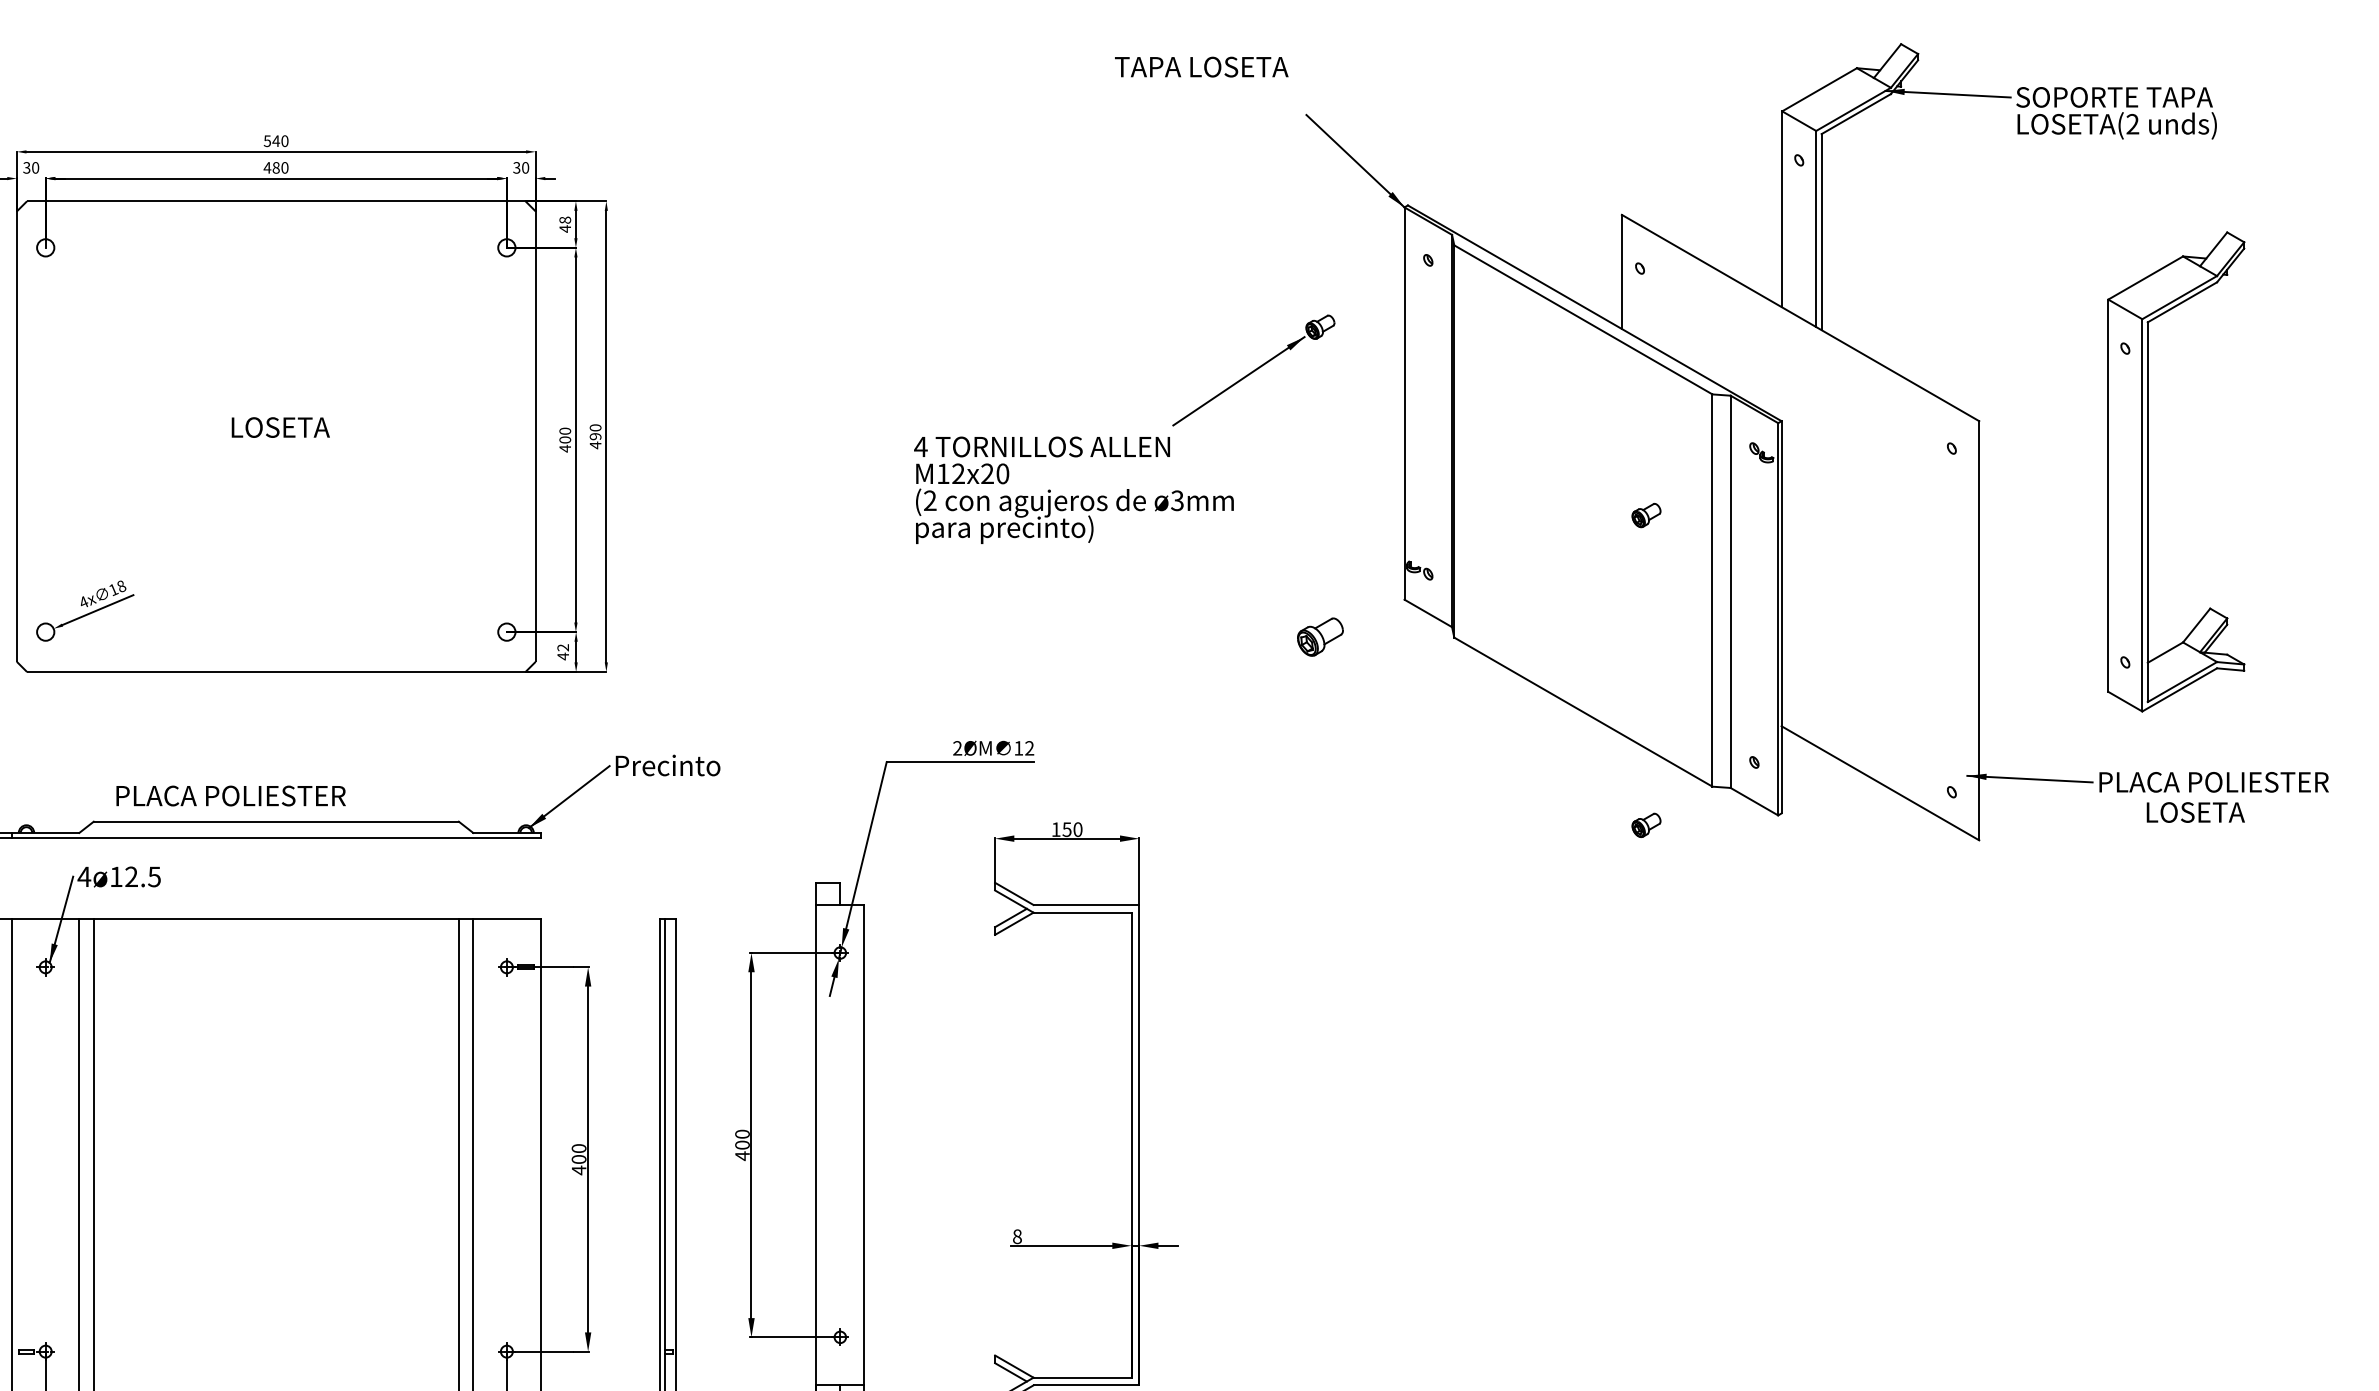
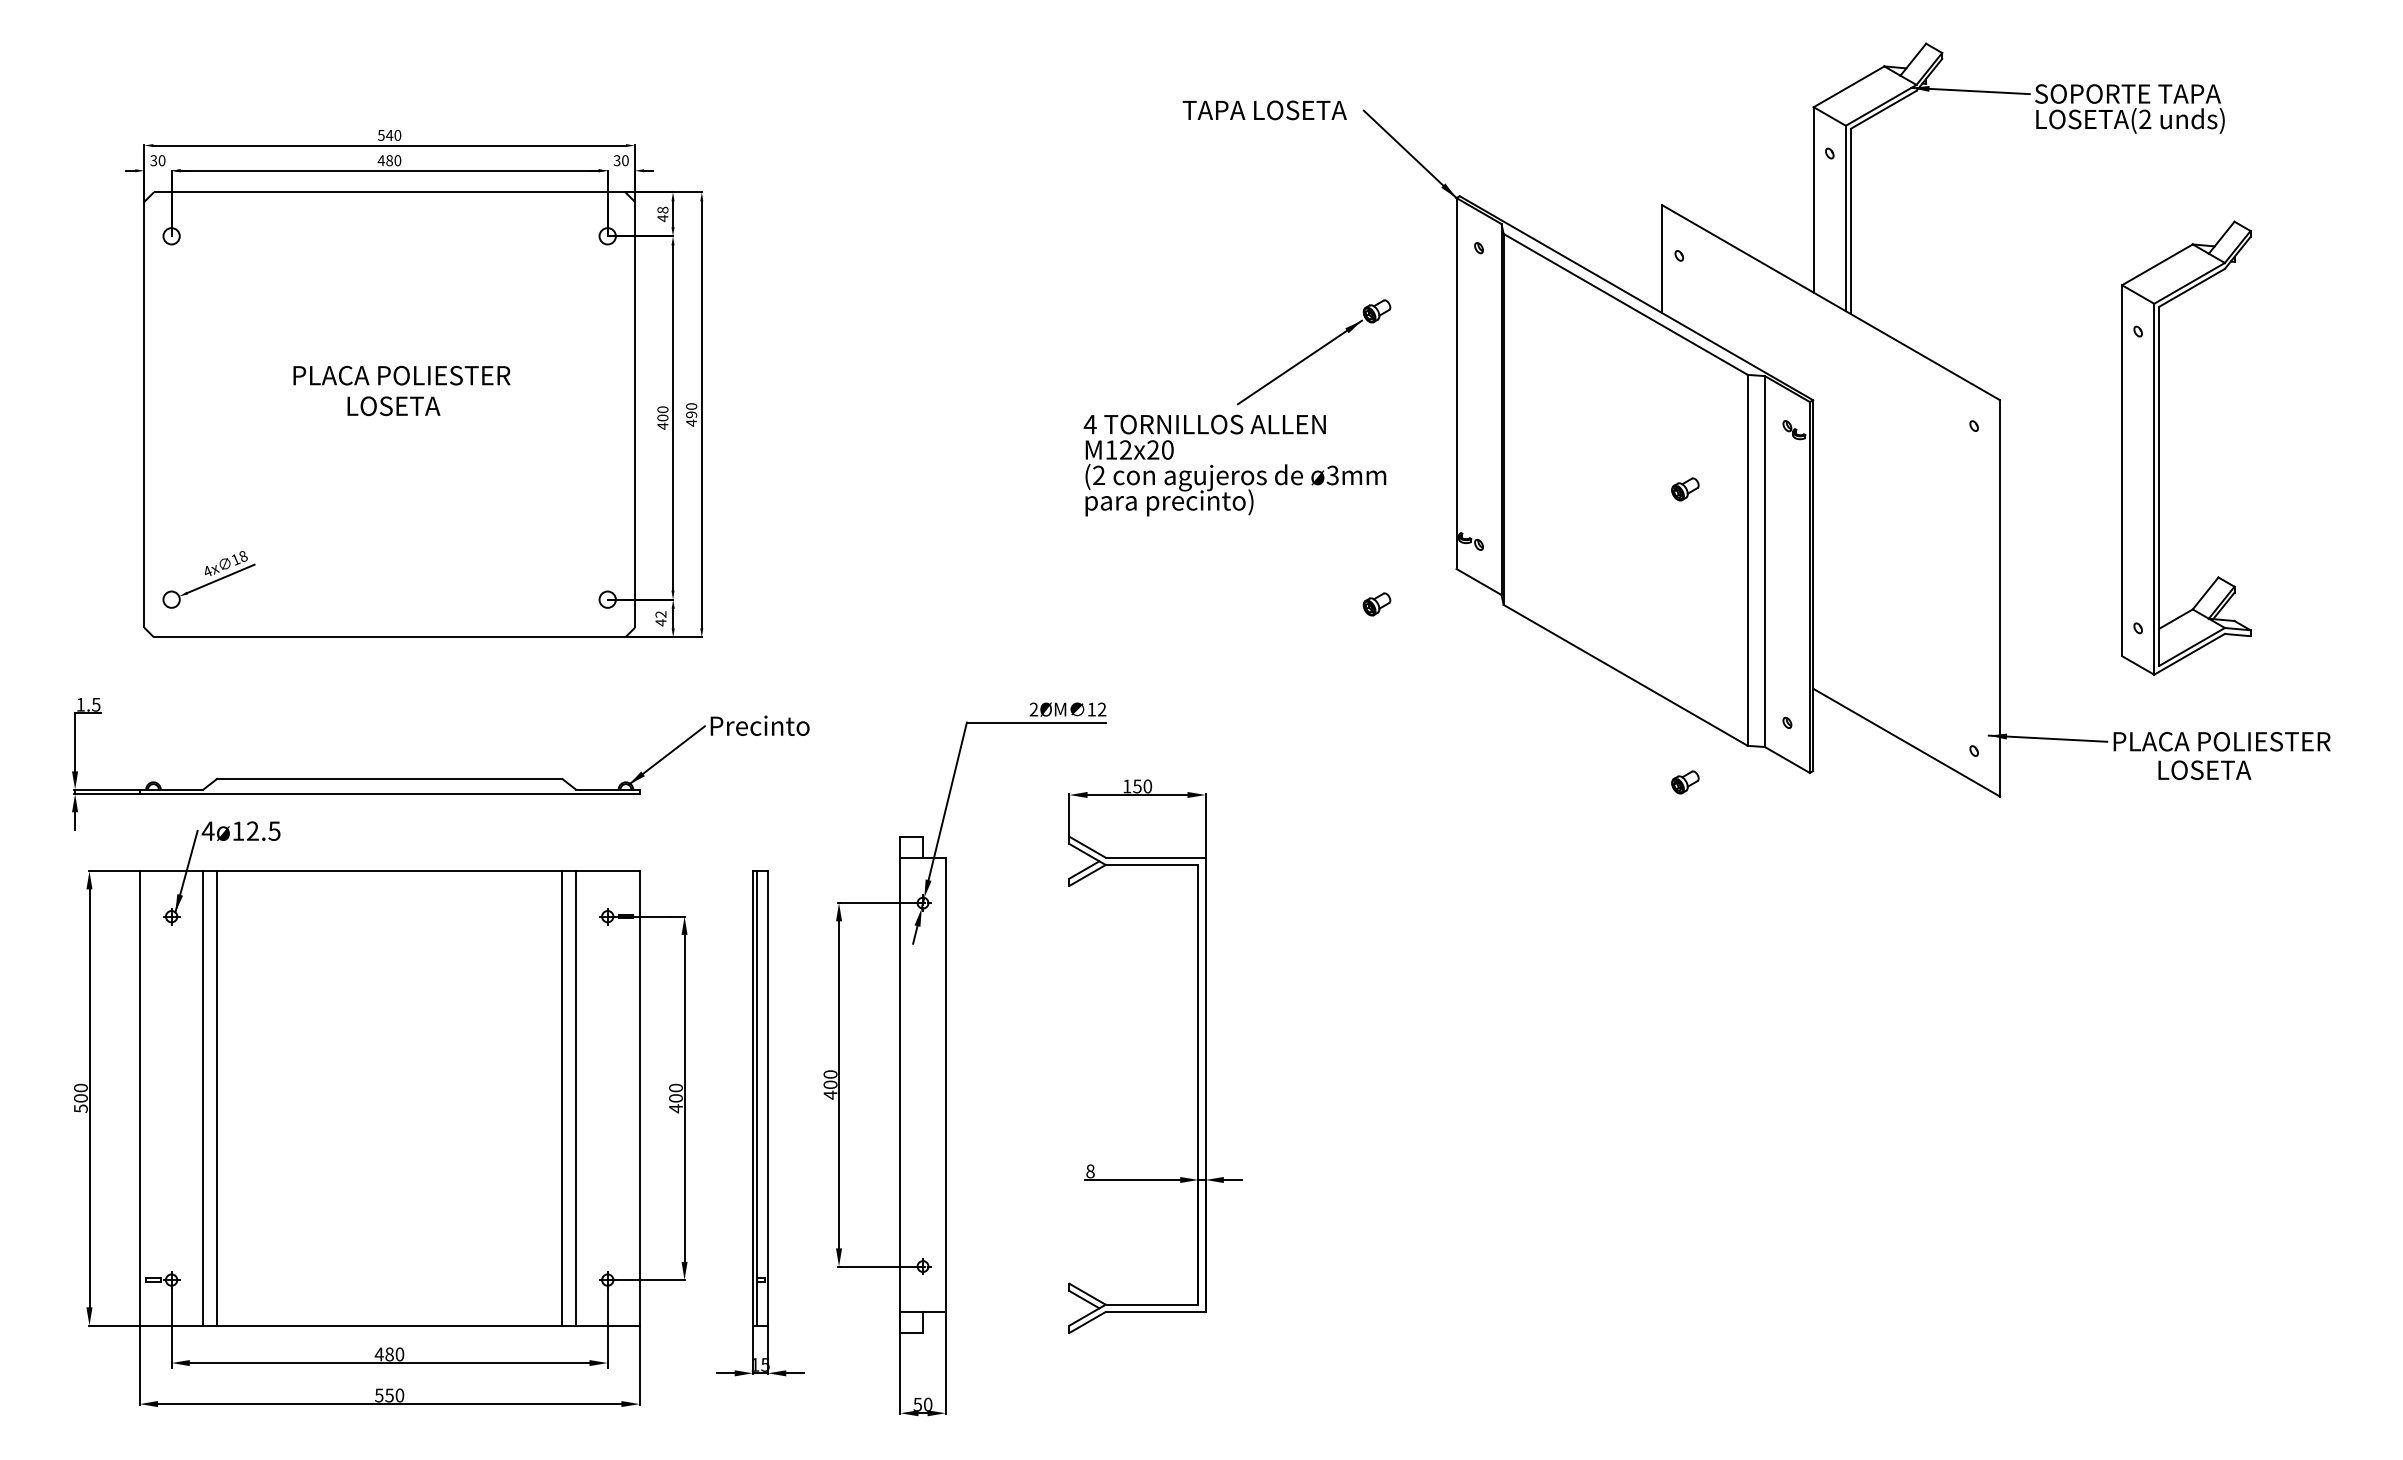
text: (1201, 67) -> (1264, 110), moved
text: (1073, 490) -> (1234, 465), moved
part: (1319, 637) -> (1376, 604), size x0.62
text: (230, 795) -> (401, 375), moved

